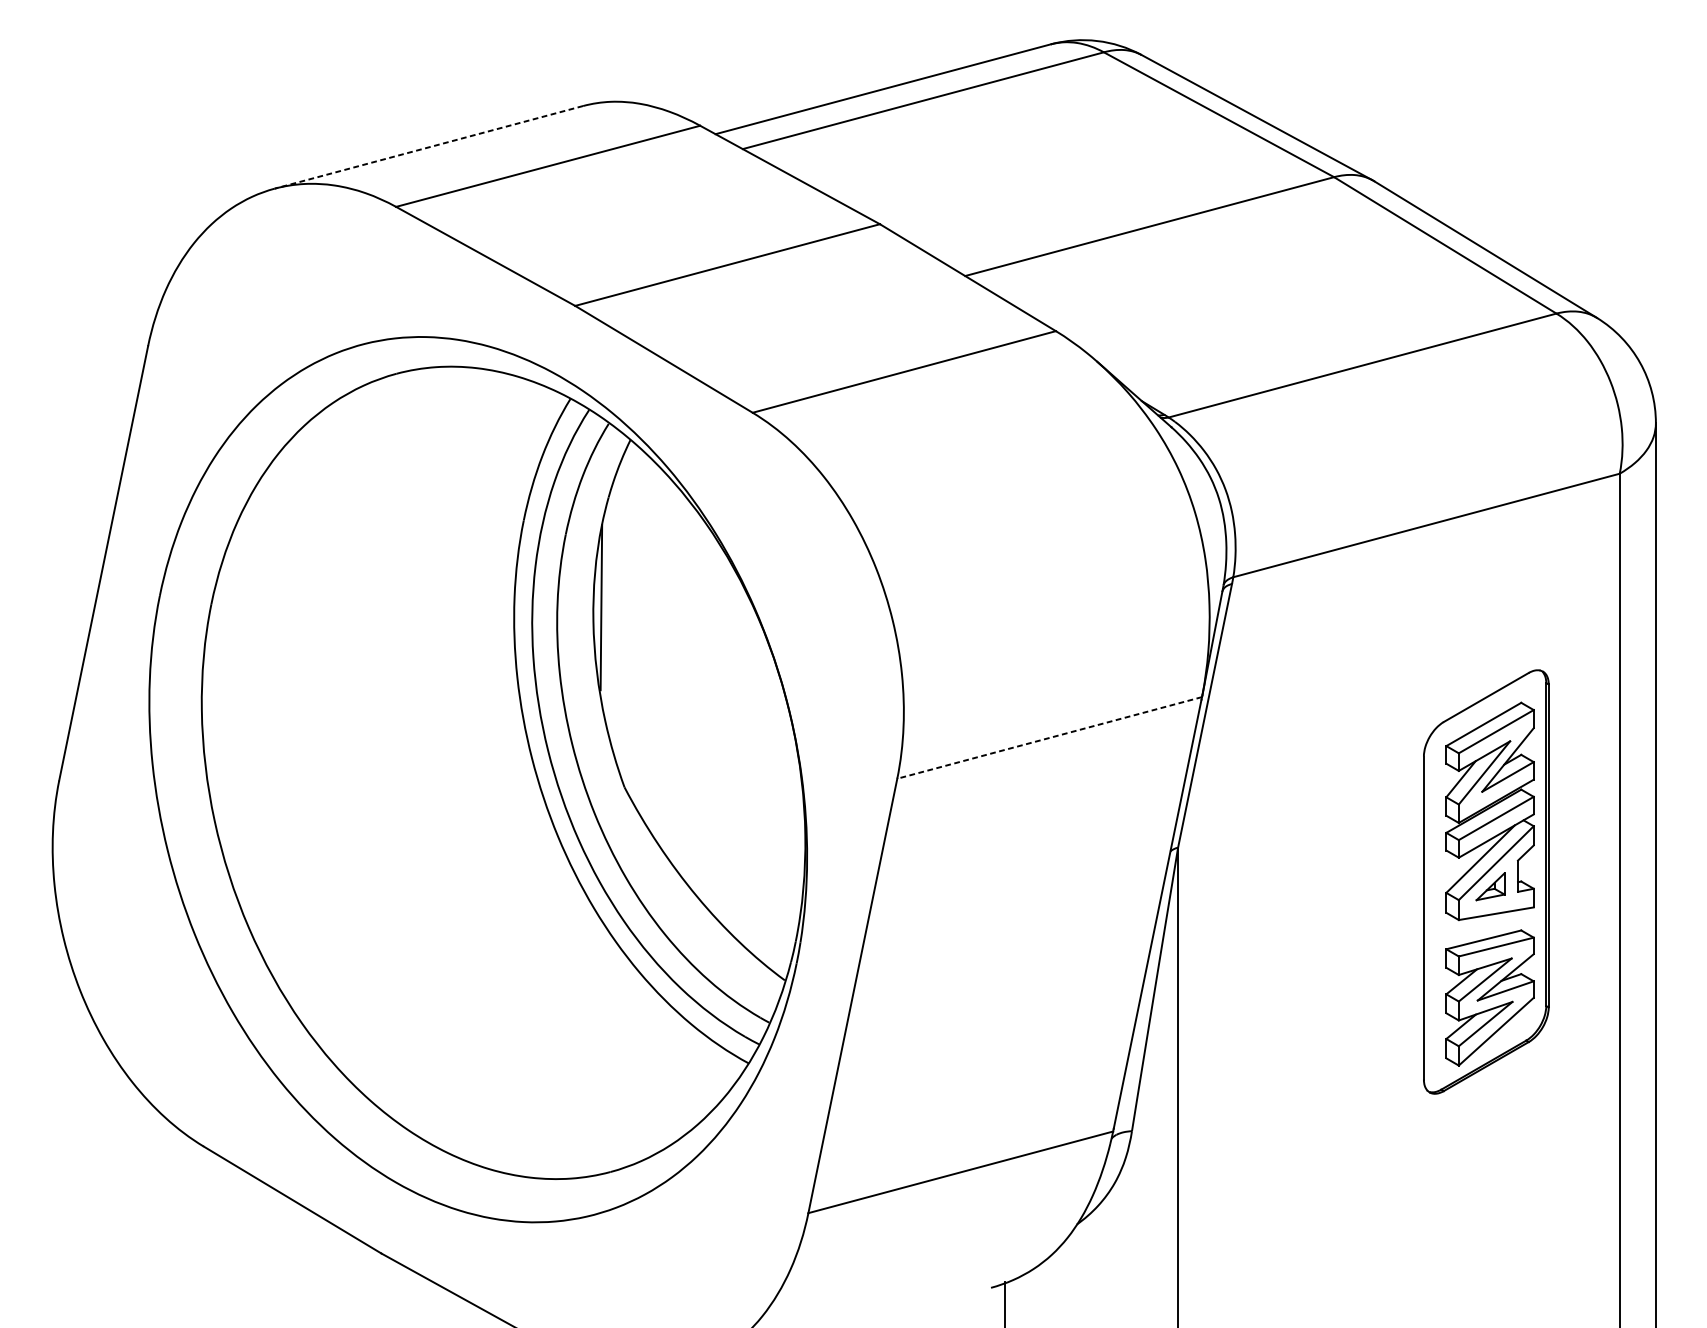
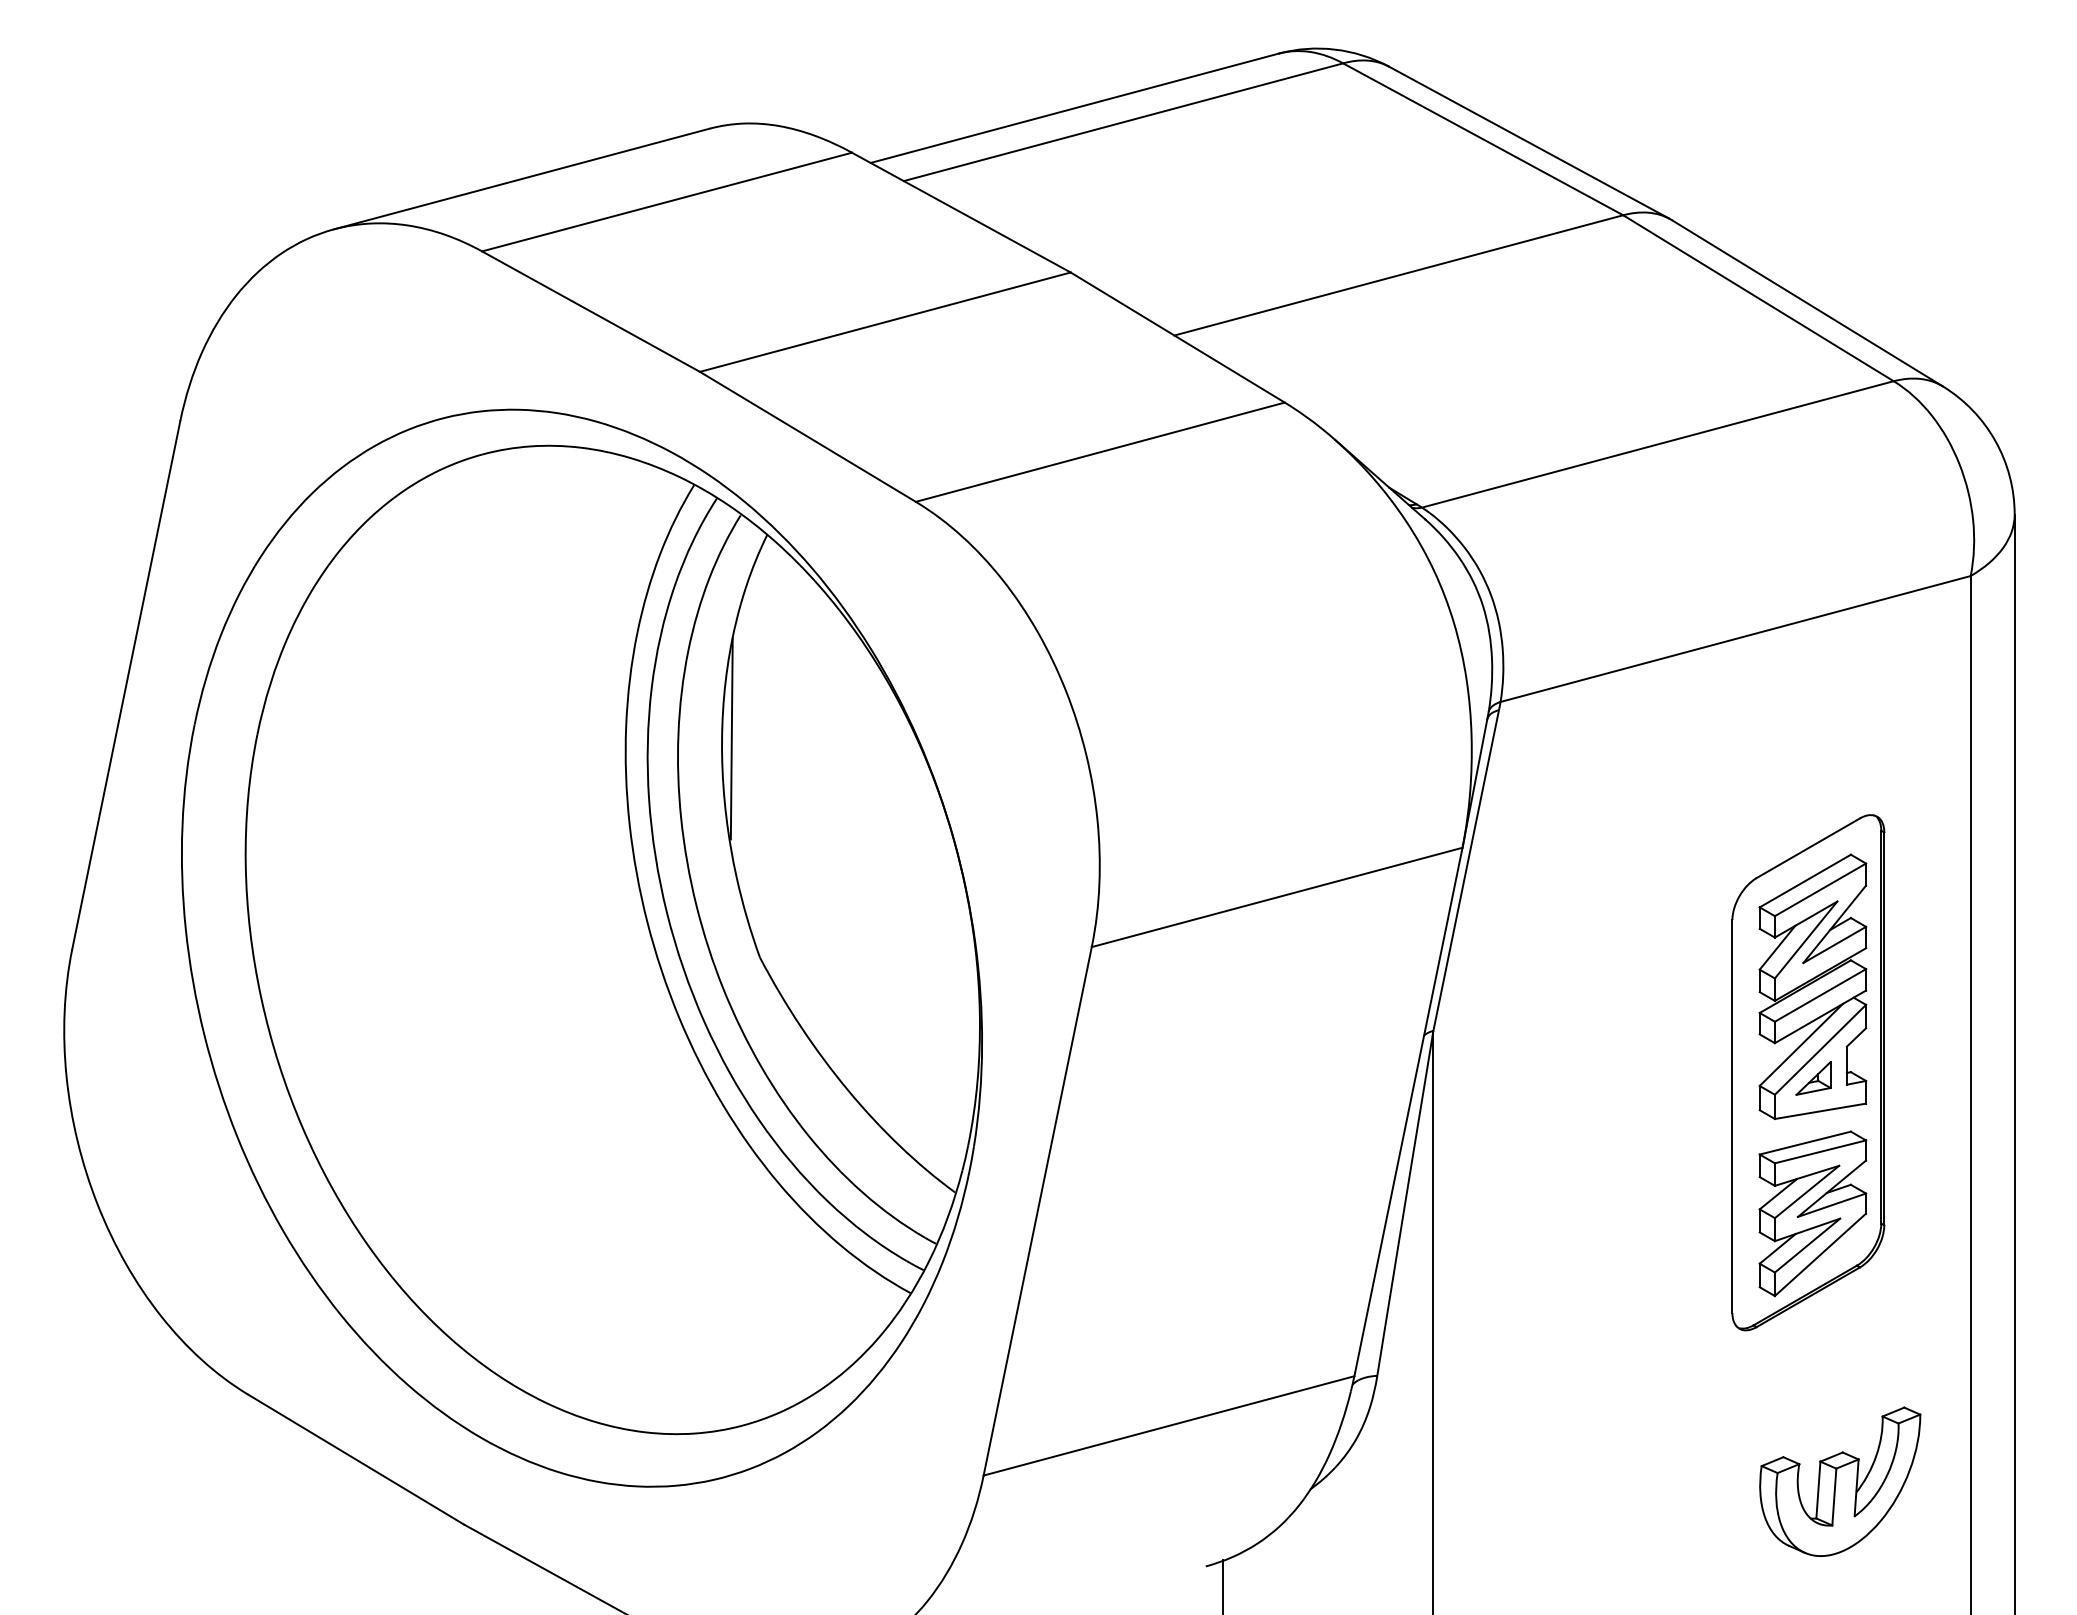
line: (428, 147) -> (521, 179), dashed -> solid
line: (1049, 737) -> (1277, 897), dashed -> solid
part: (1512, 1218) -> (1840, 1481), added

